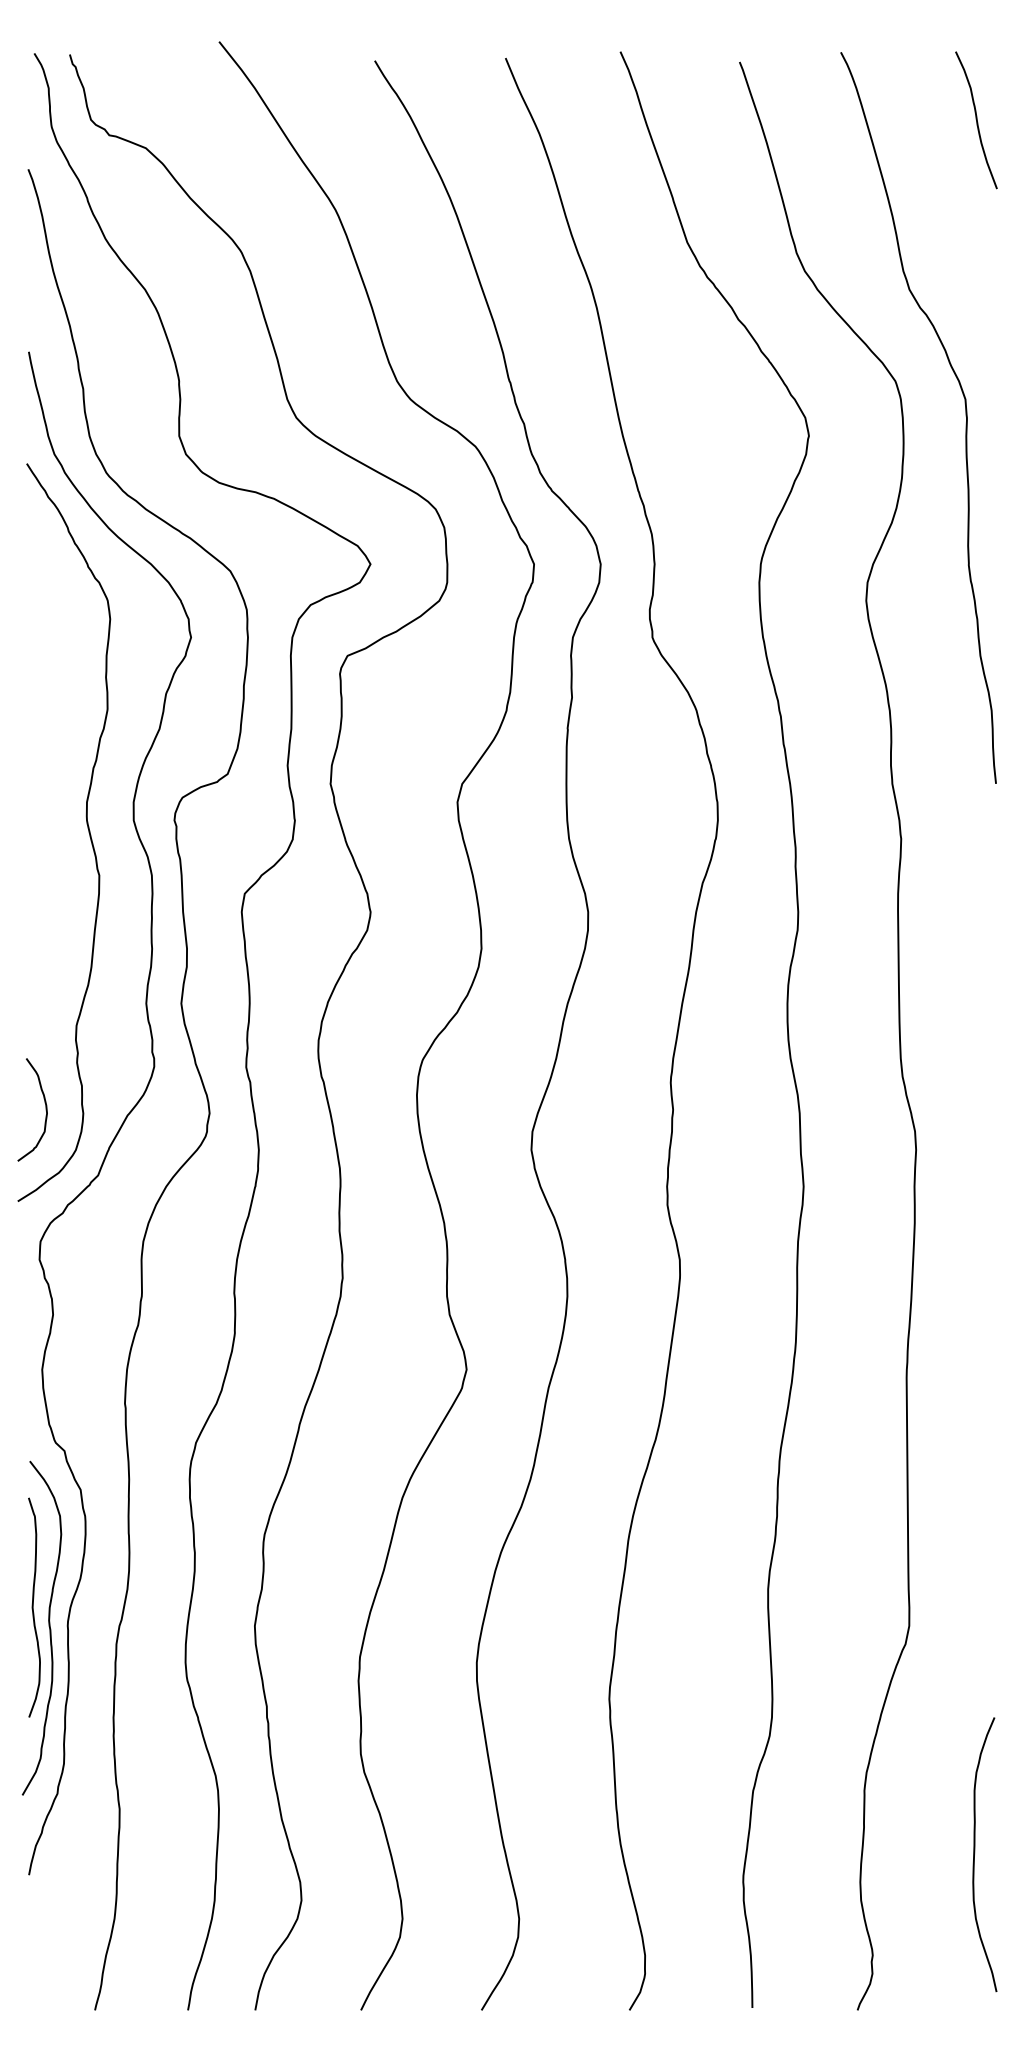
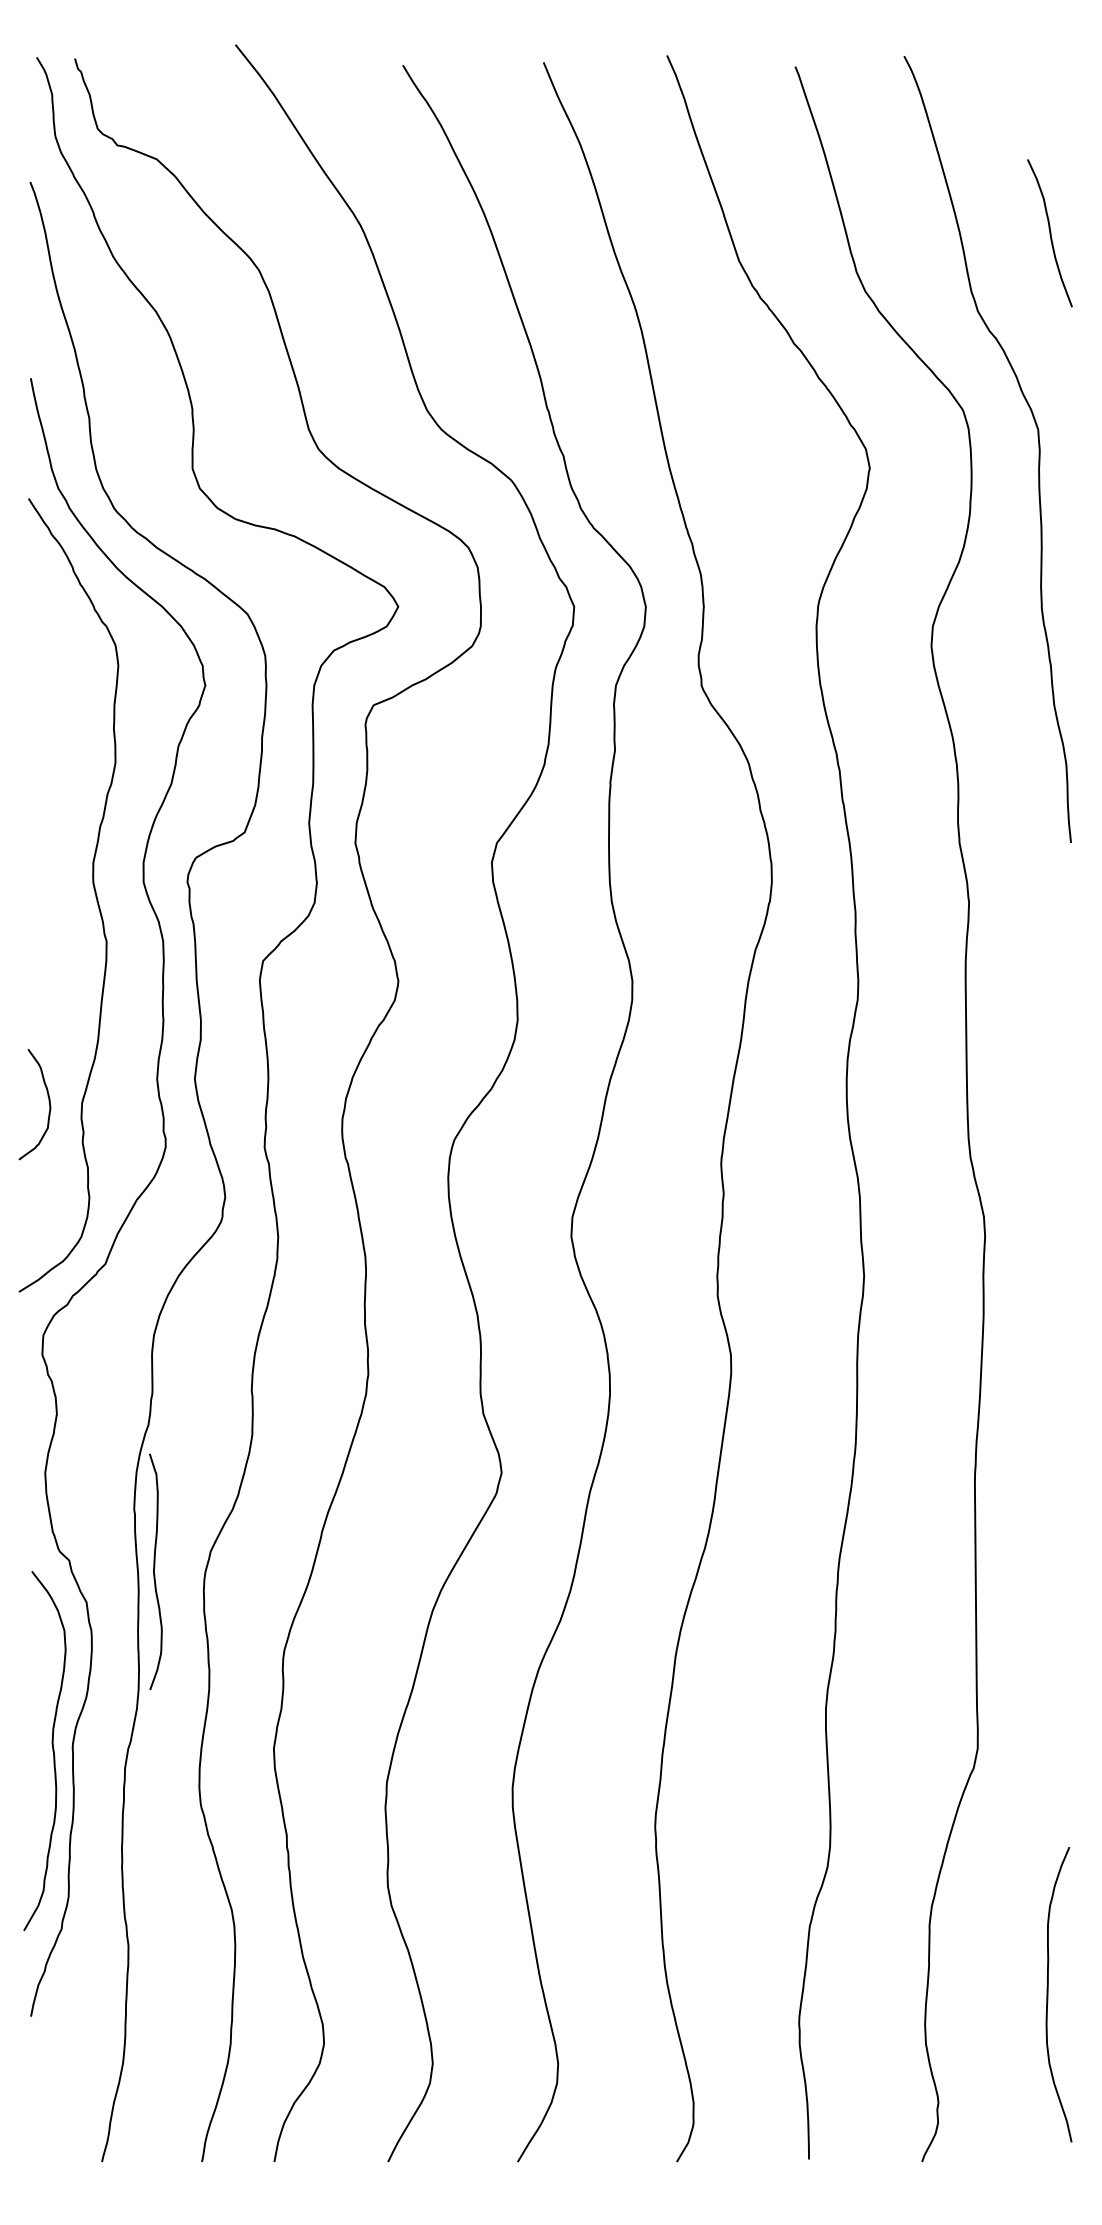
curve: (976, 120) -> (1049, 233), moved
curve: (45, 1107) -> (48, 1101), moved
curve: (33, 1607) -> (154, 1571), moved

